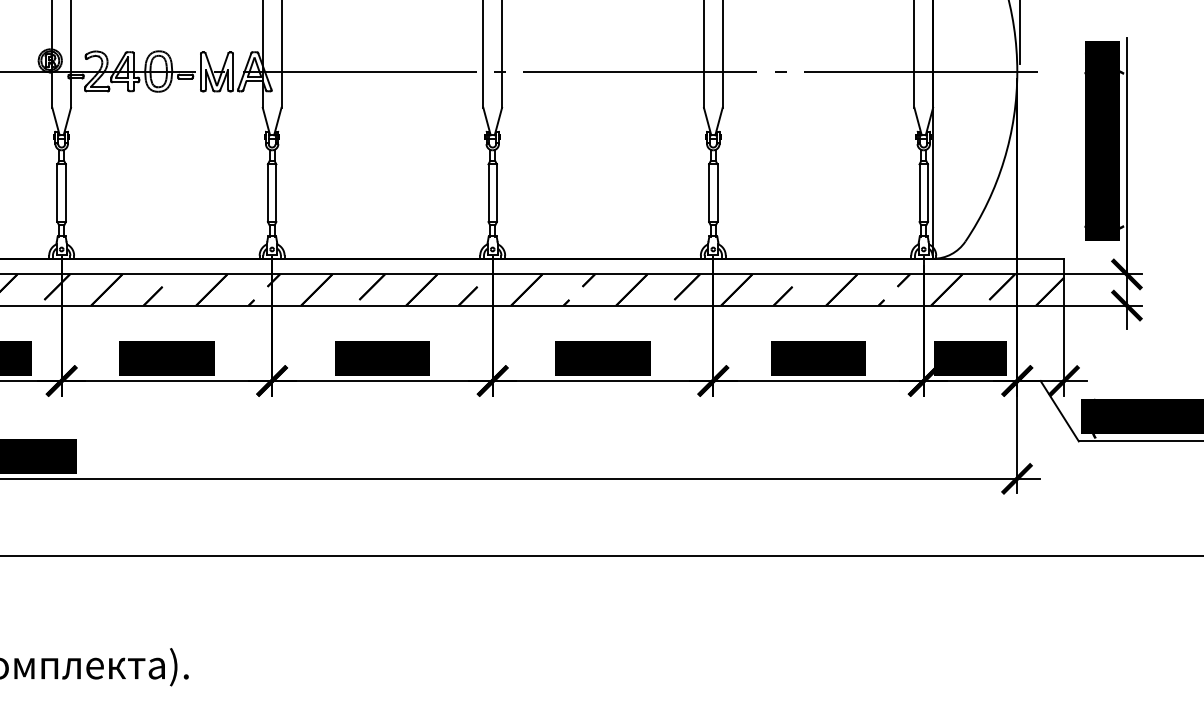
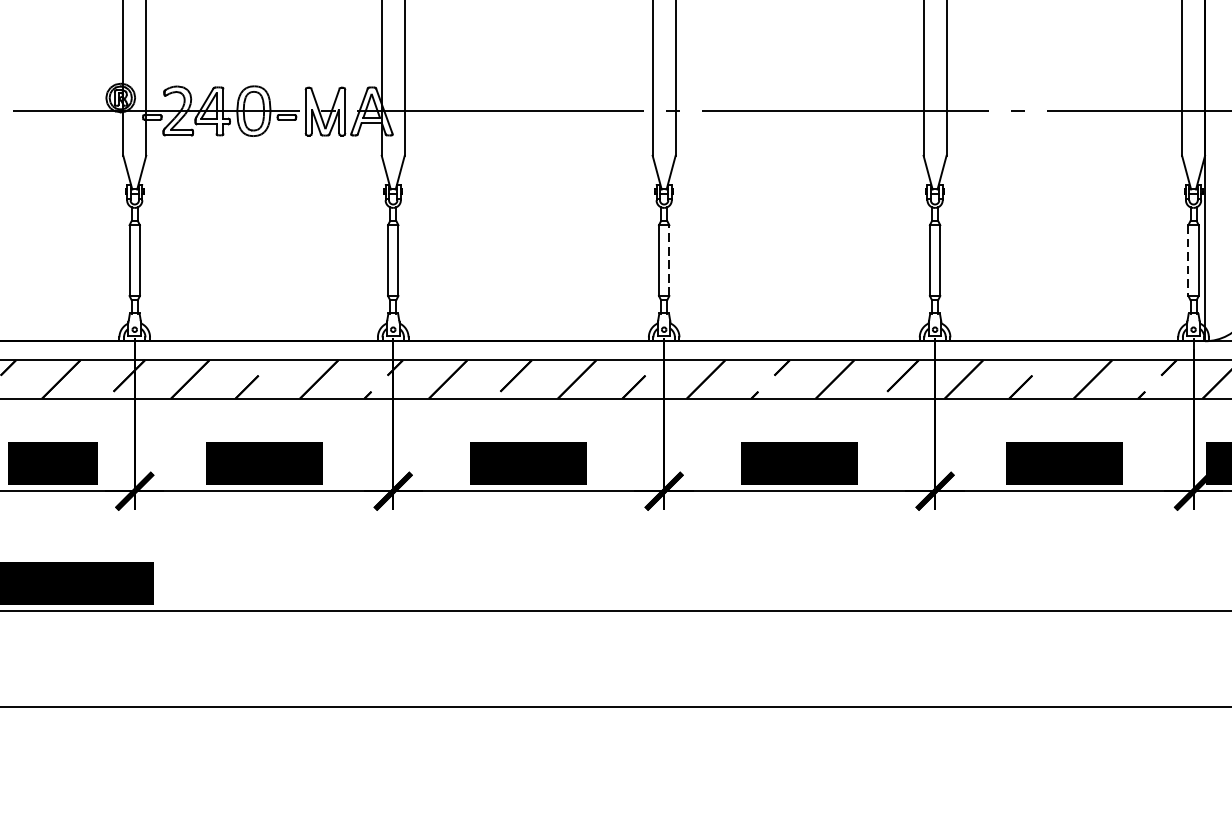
line: (496, 193) -> (668, 260), solid -> dashed
line: (919, 193) -> (1188, 260), solid -> dashed

